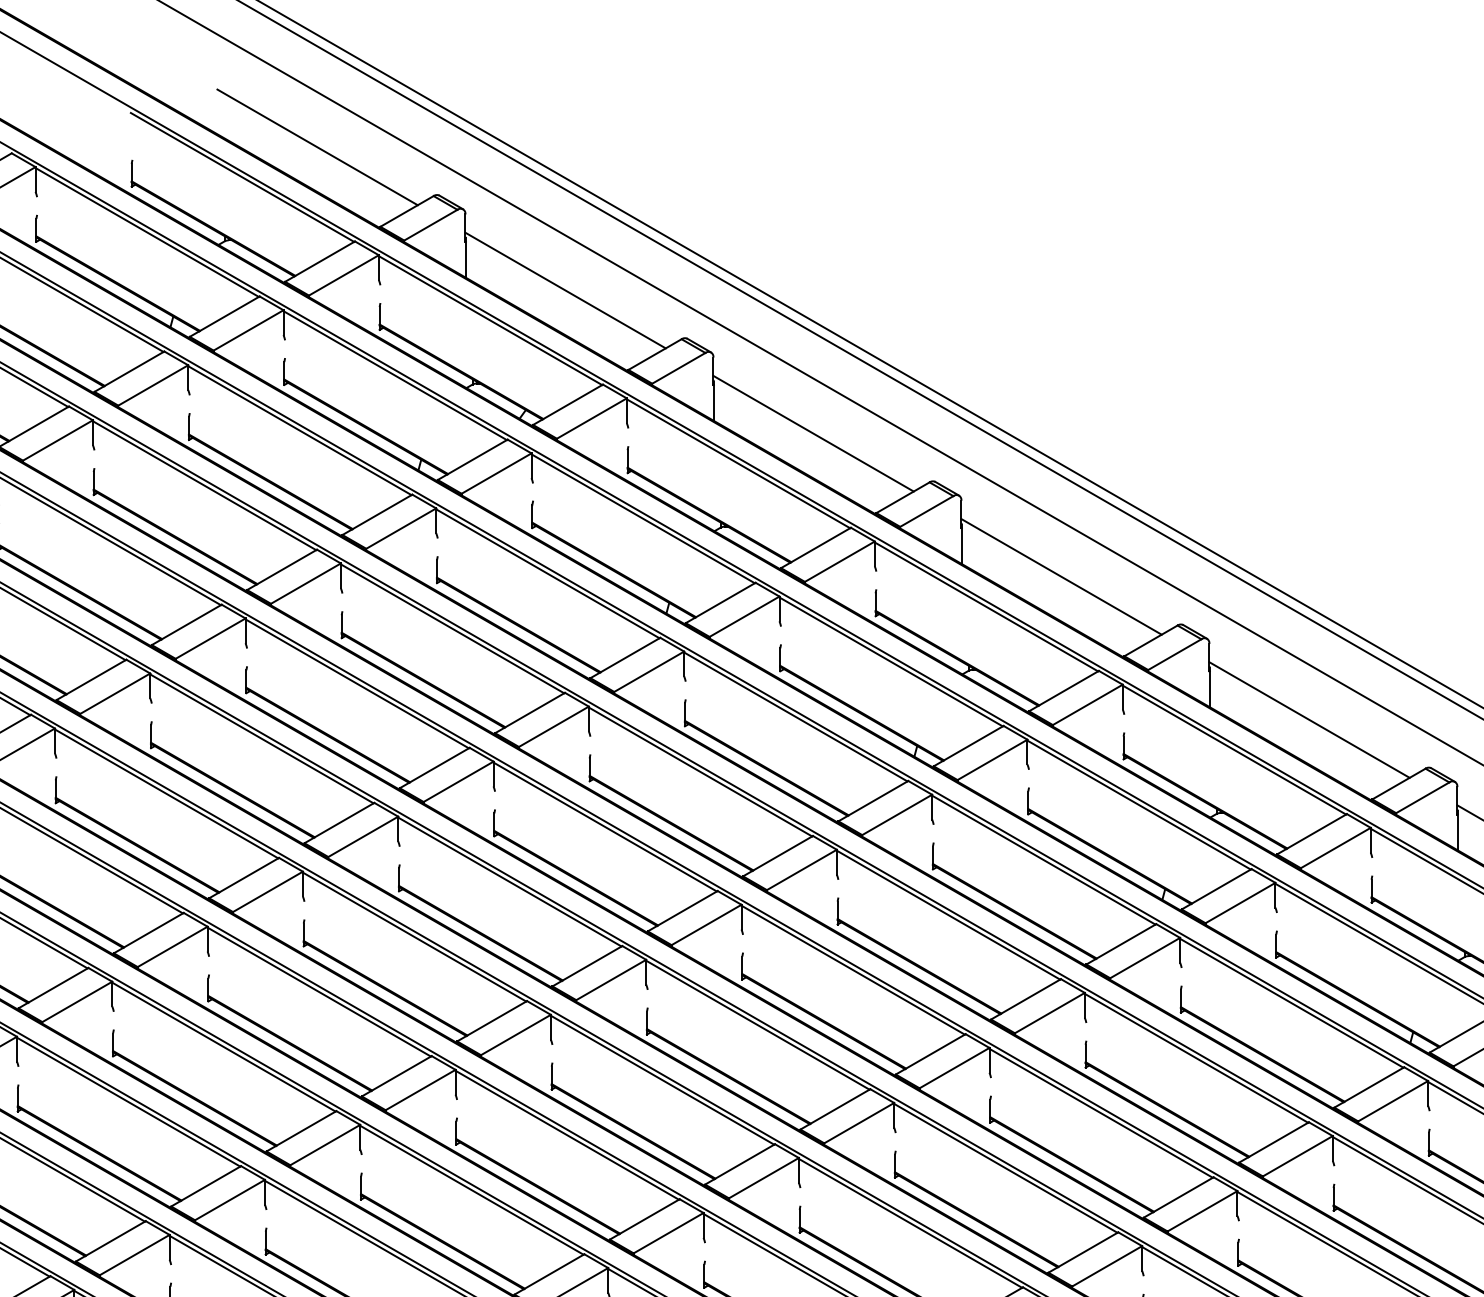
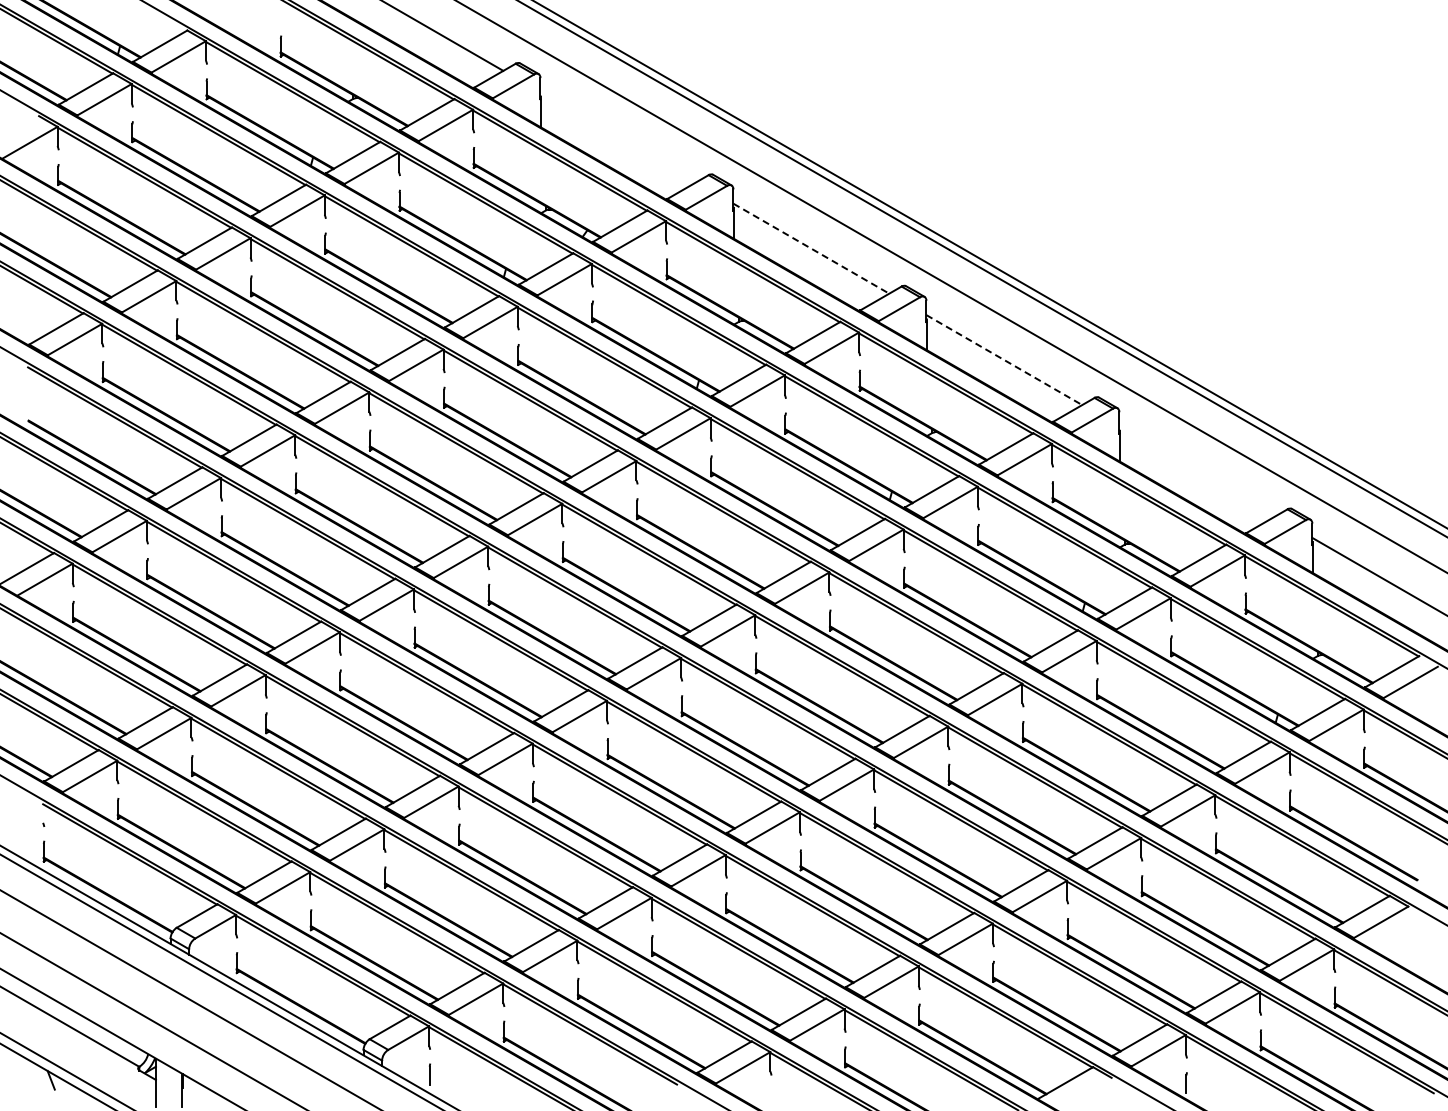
line: (565, 290) -> (618, 137), removed
line: (813, 433) -> (811, 248), solid -> dashed
line: (1061, 577) -> (1004, 360), solid -> dashed
line: (1309, 720) -> (1197, 471), removed

